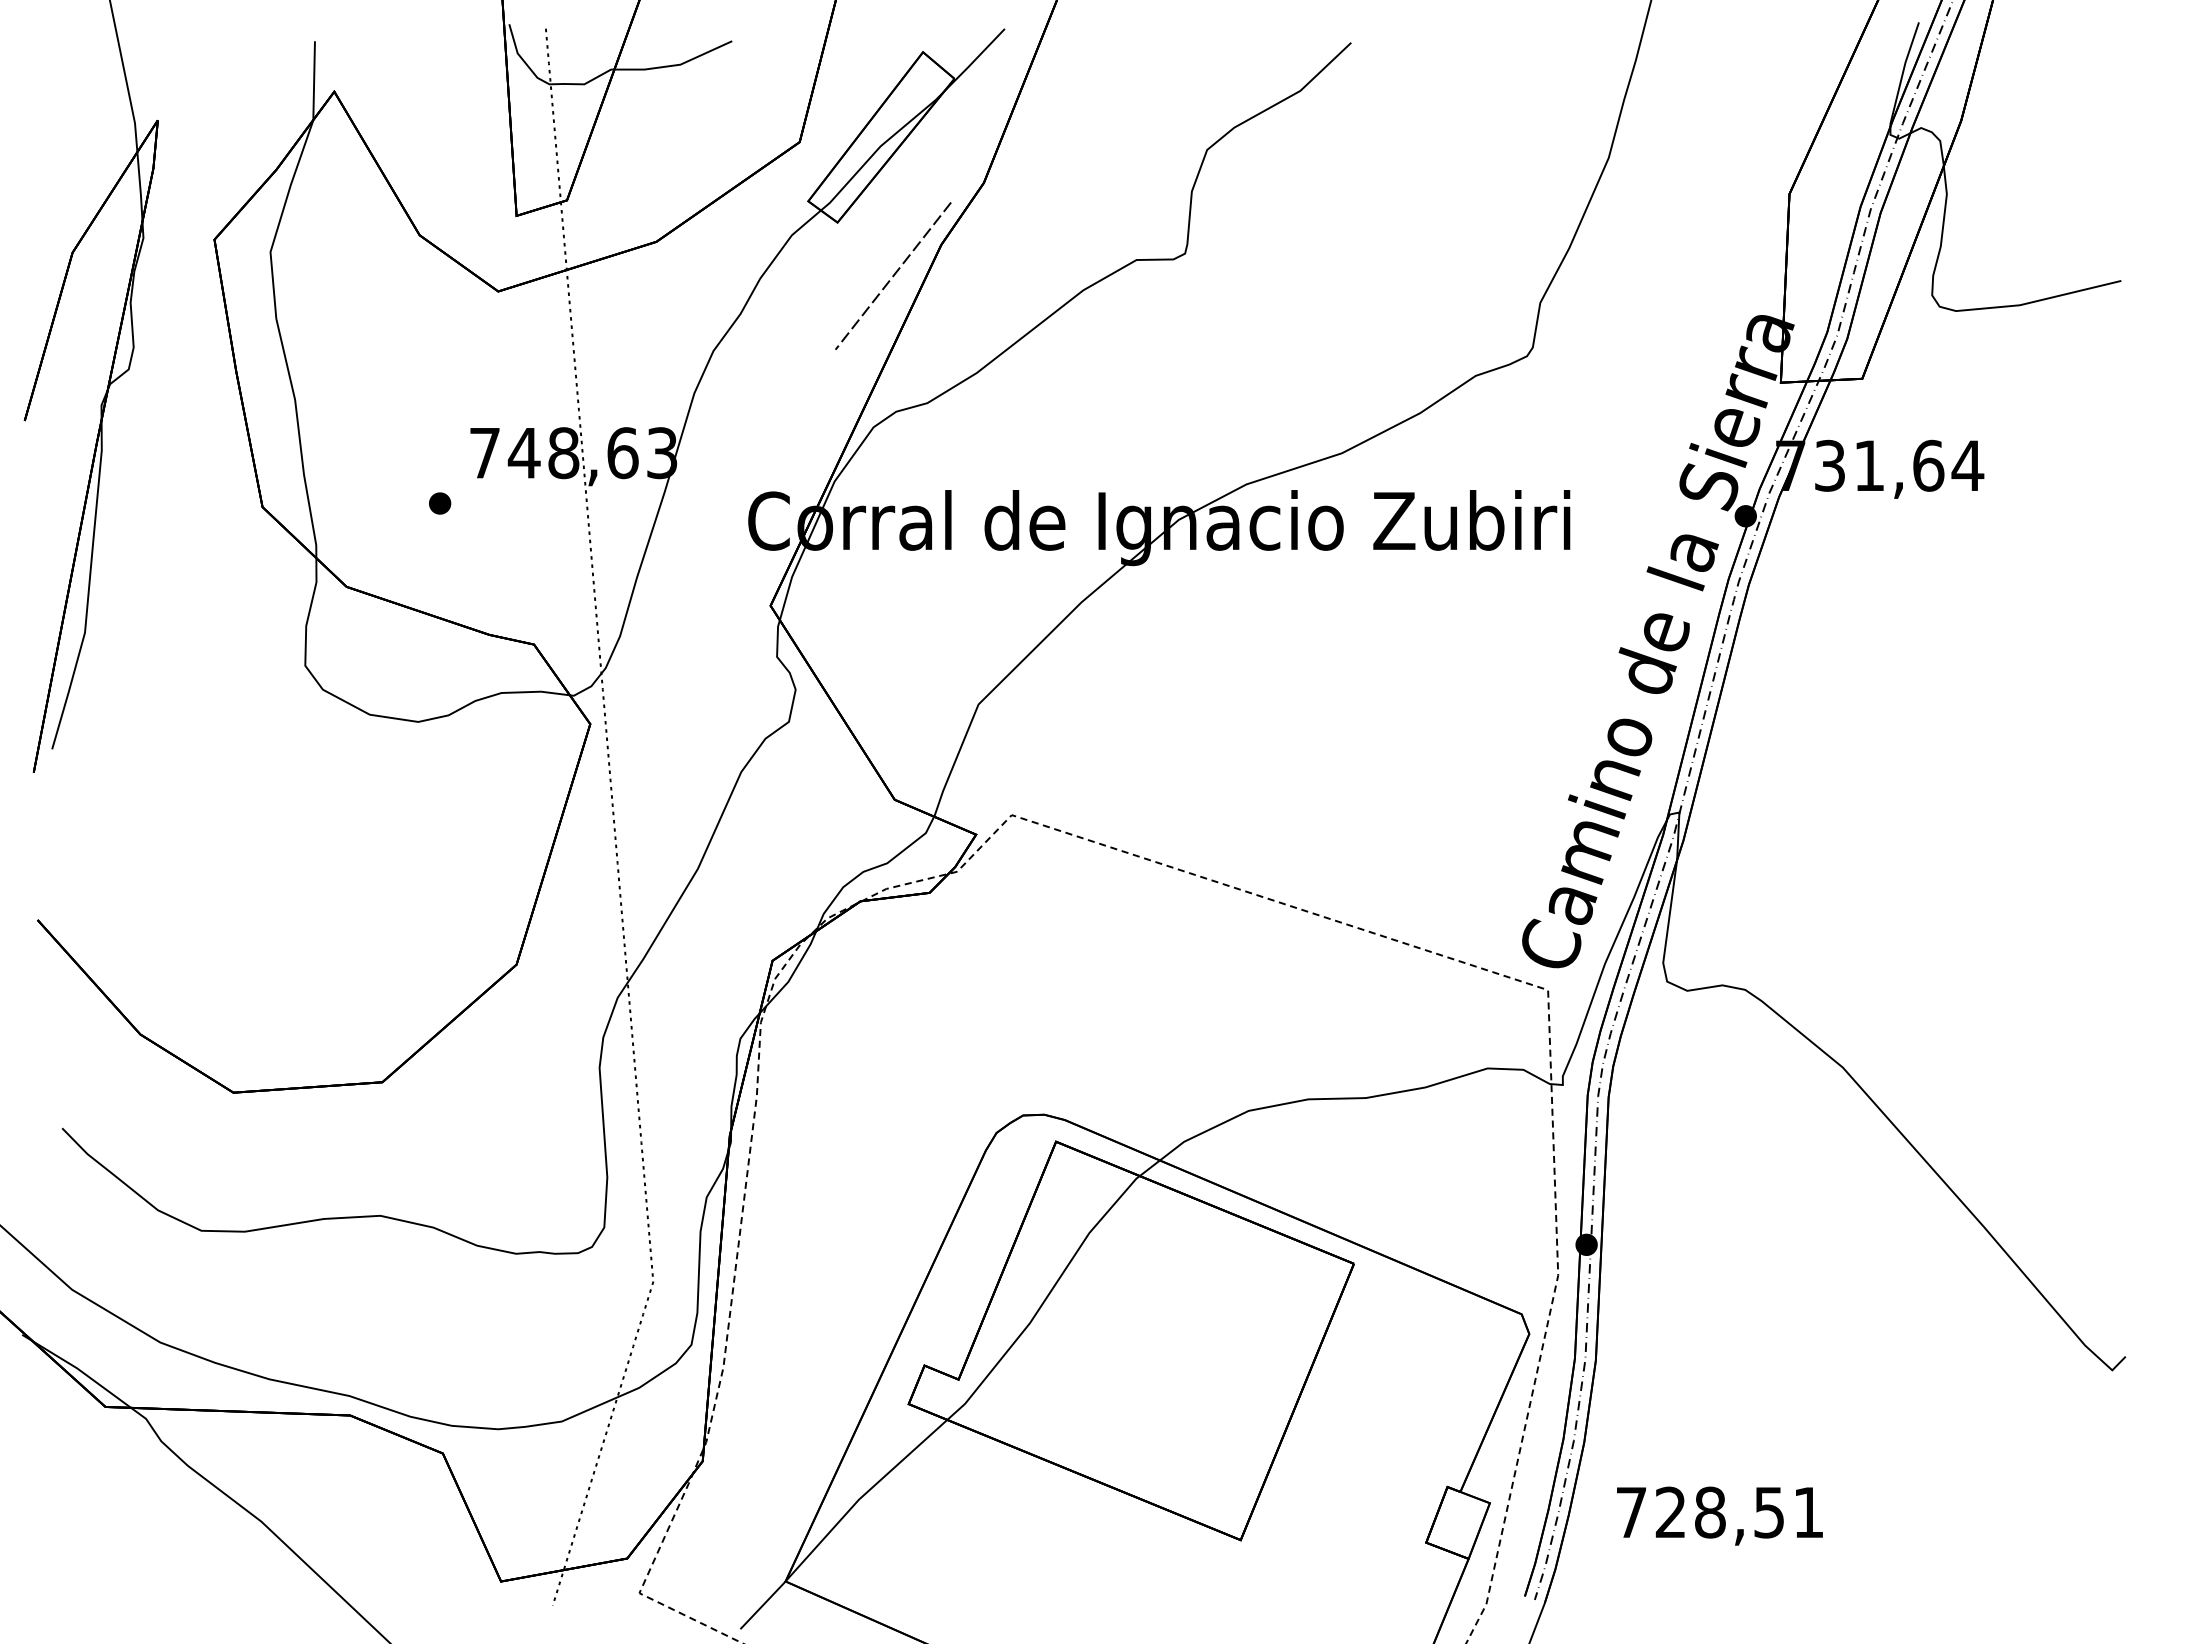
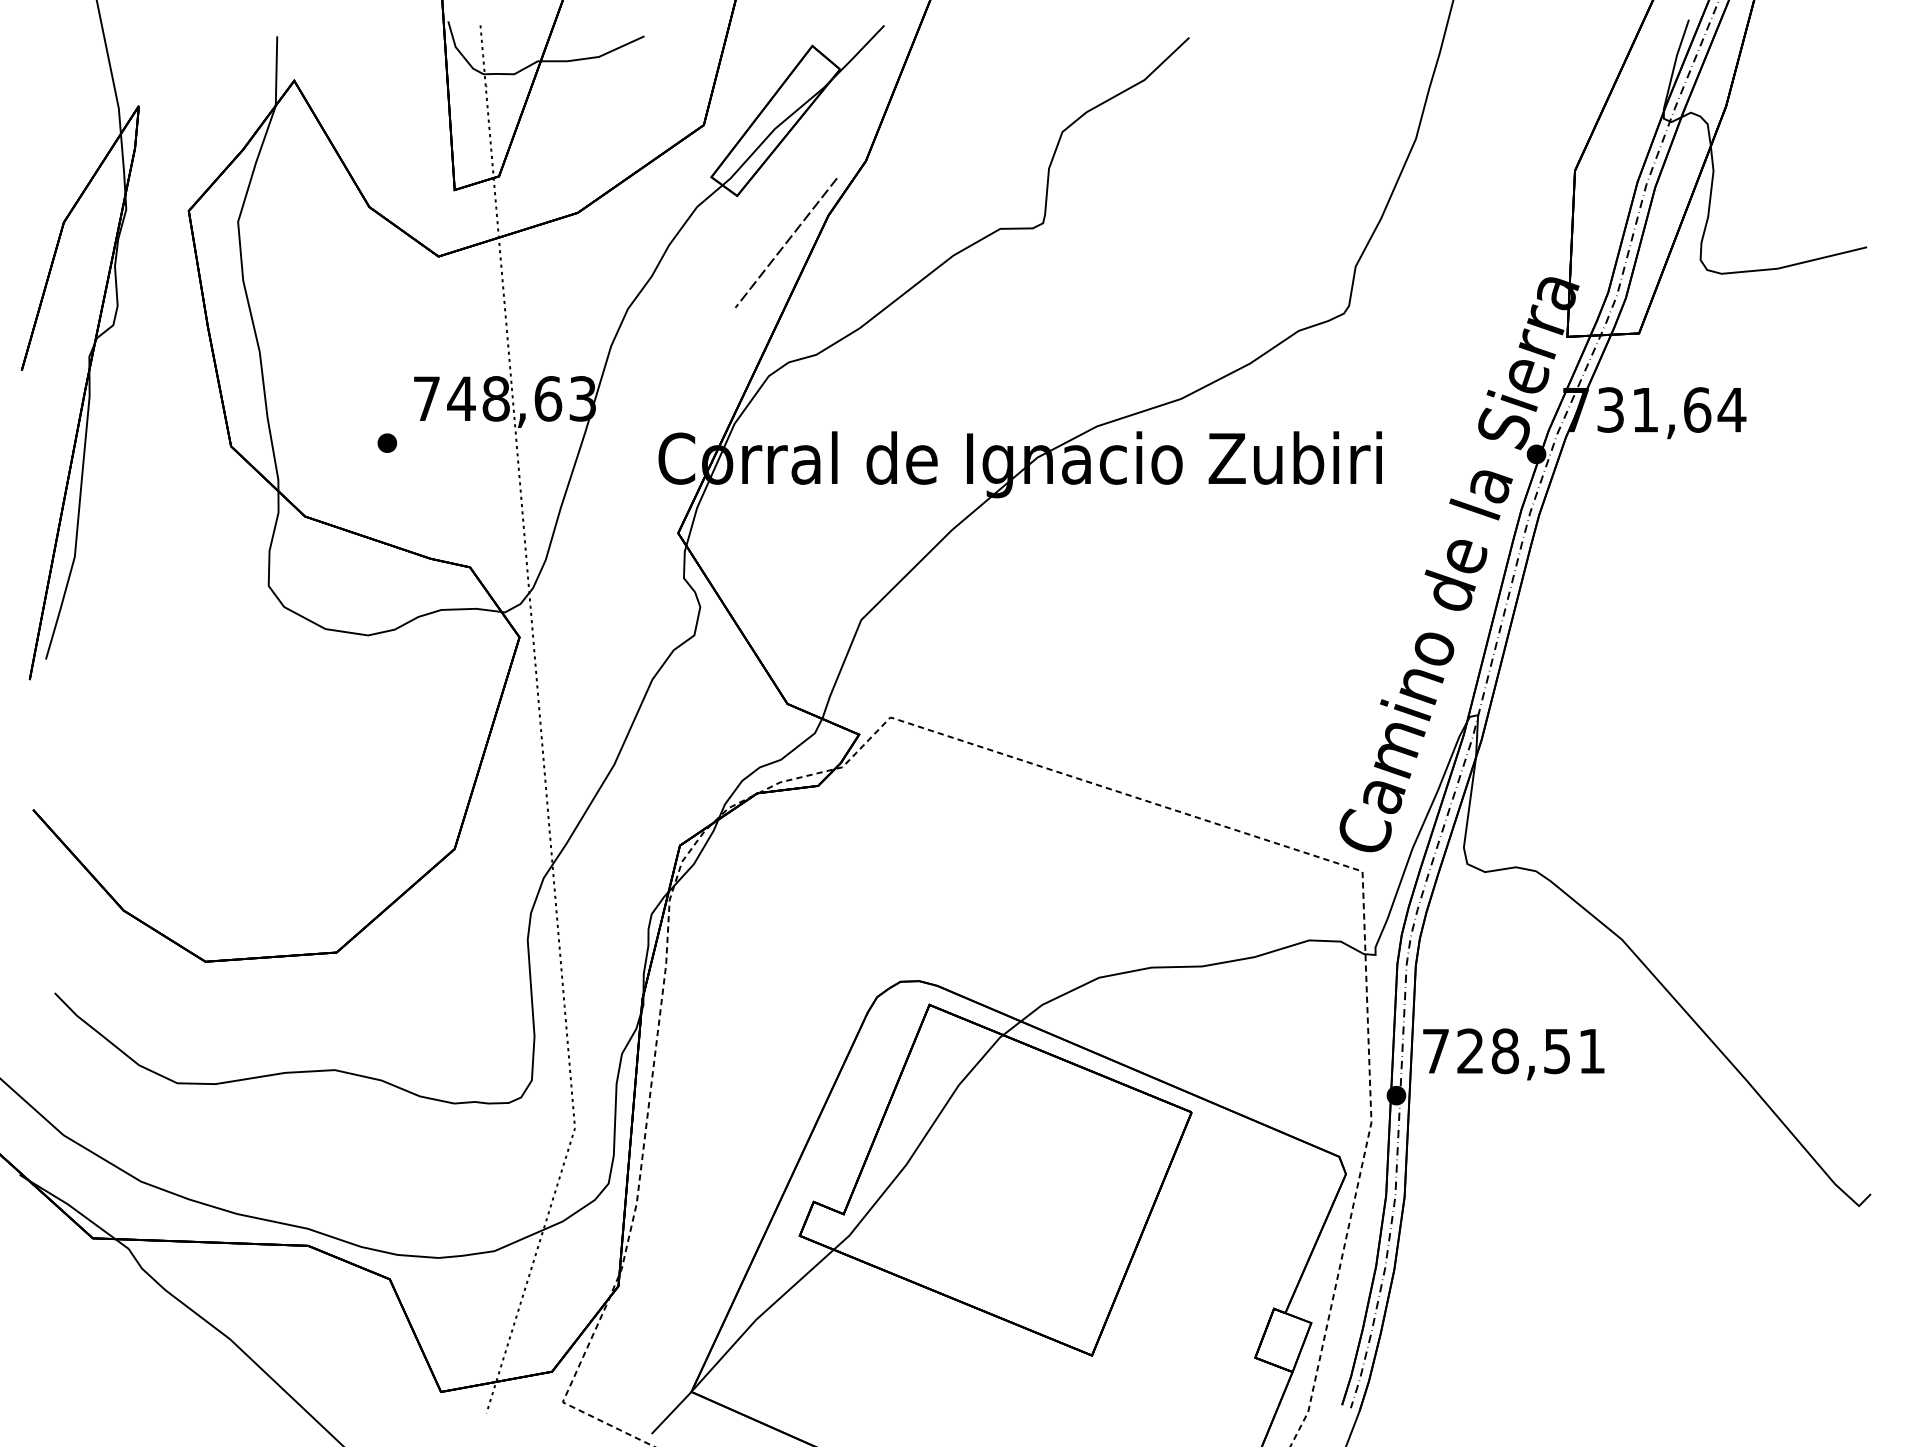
text: (1719, 1516) -> (1513, 1054), moved

